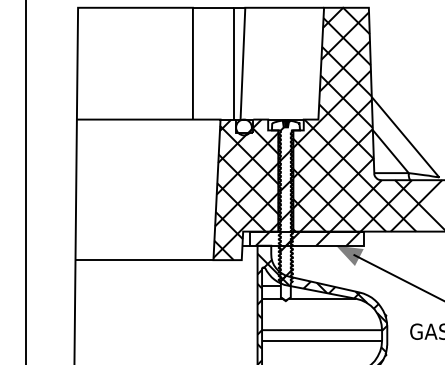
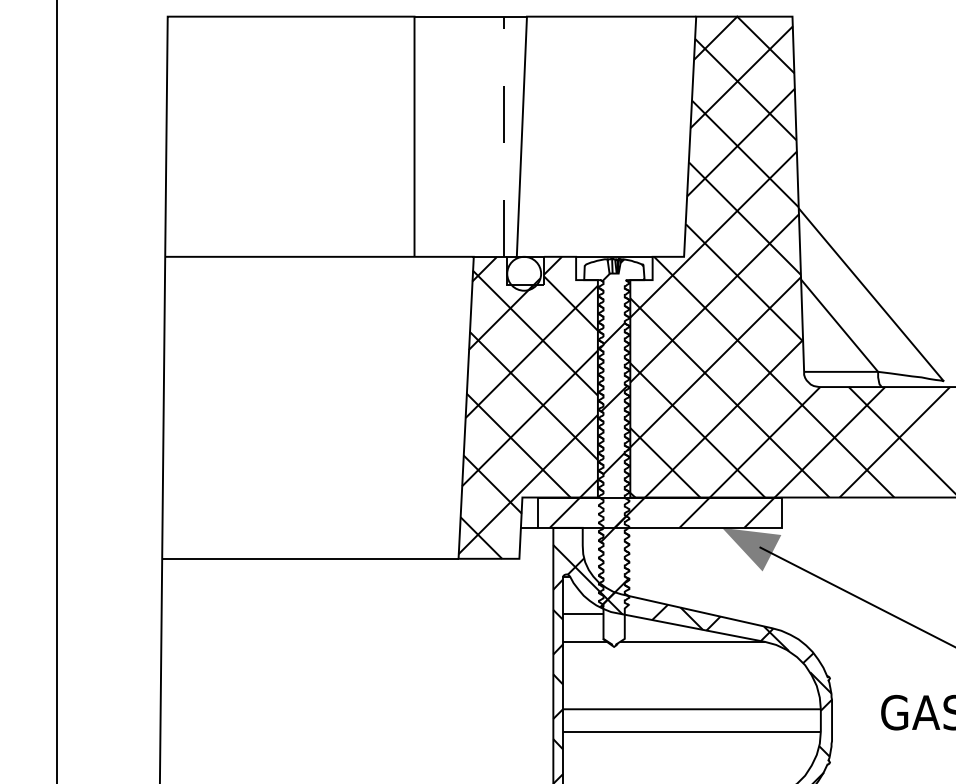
line: (234, 57) -> (503, 123), solid -> dashed

